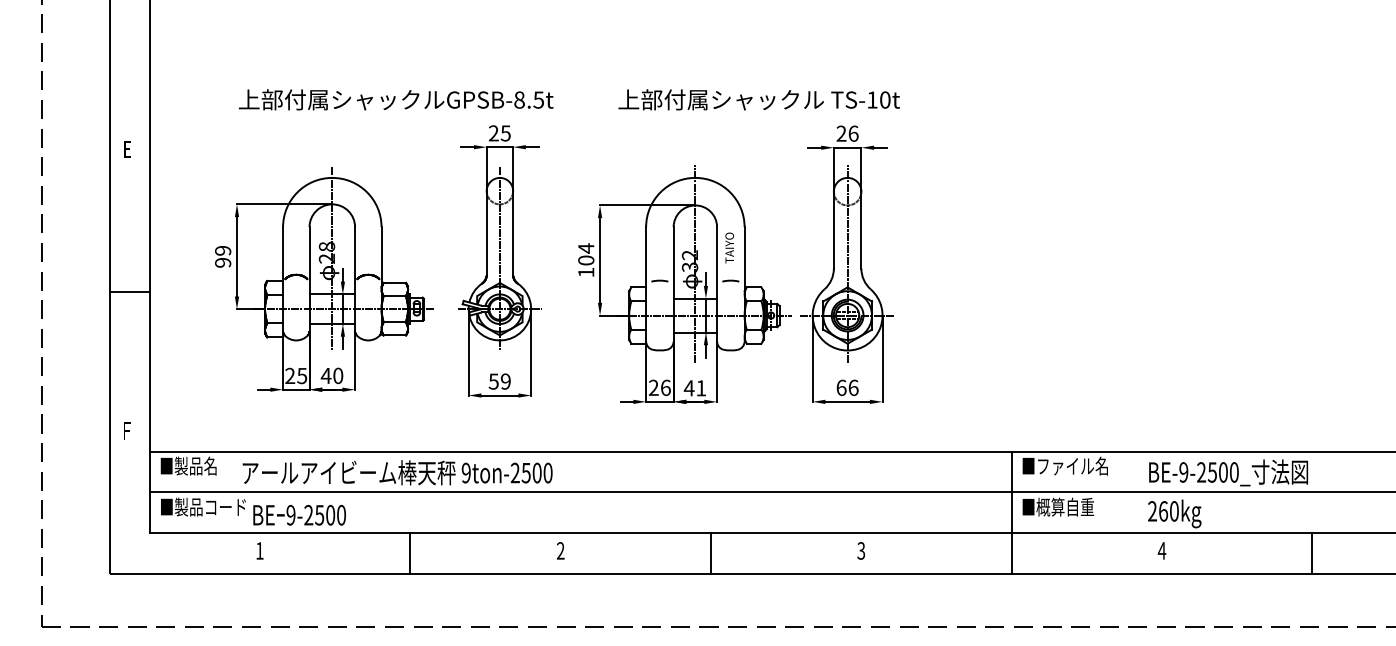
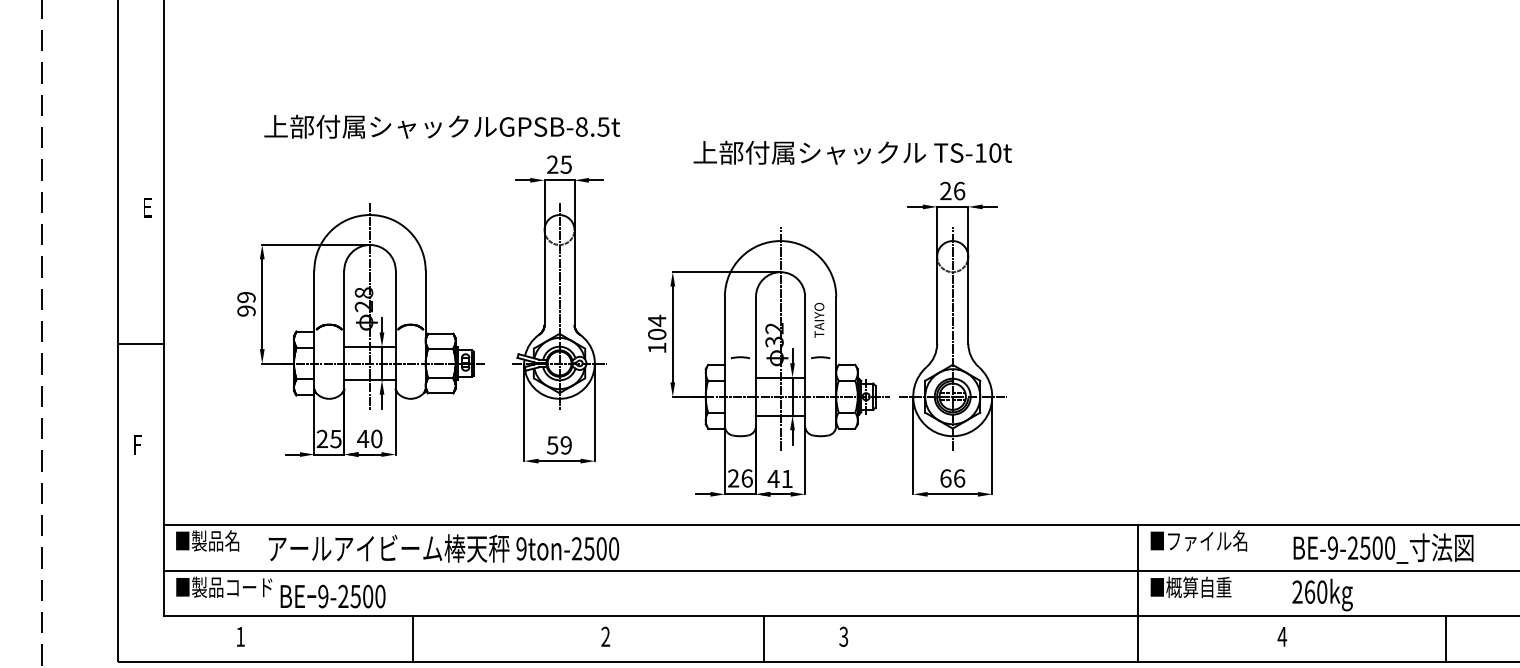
text: (127, 149) -> (147, 207), moved
part: (738, 246) -> (829, 318), moved
text: (127, 430) -> (138, 444), moved
text: (259, 550) -> (240, 636), moved
text: (560, 550) -> (605, 636), moved
text: (861, 550) -> (844, 636), moved
text: (1161, 550) -> (1281, 636), moved
line: (410, 552) -> (413, 638), moved
line: (710, 552) -> (763, 638), moved
line: (1312, 552) -> (1446, 638), moved

